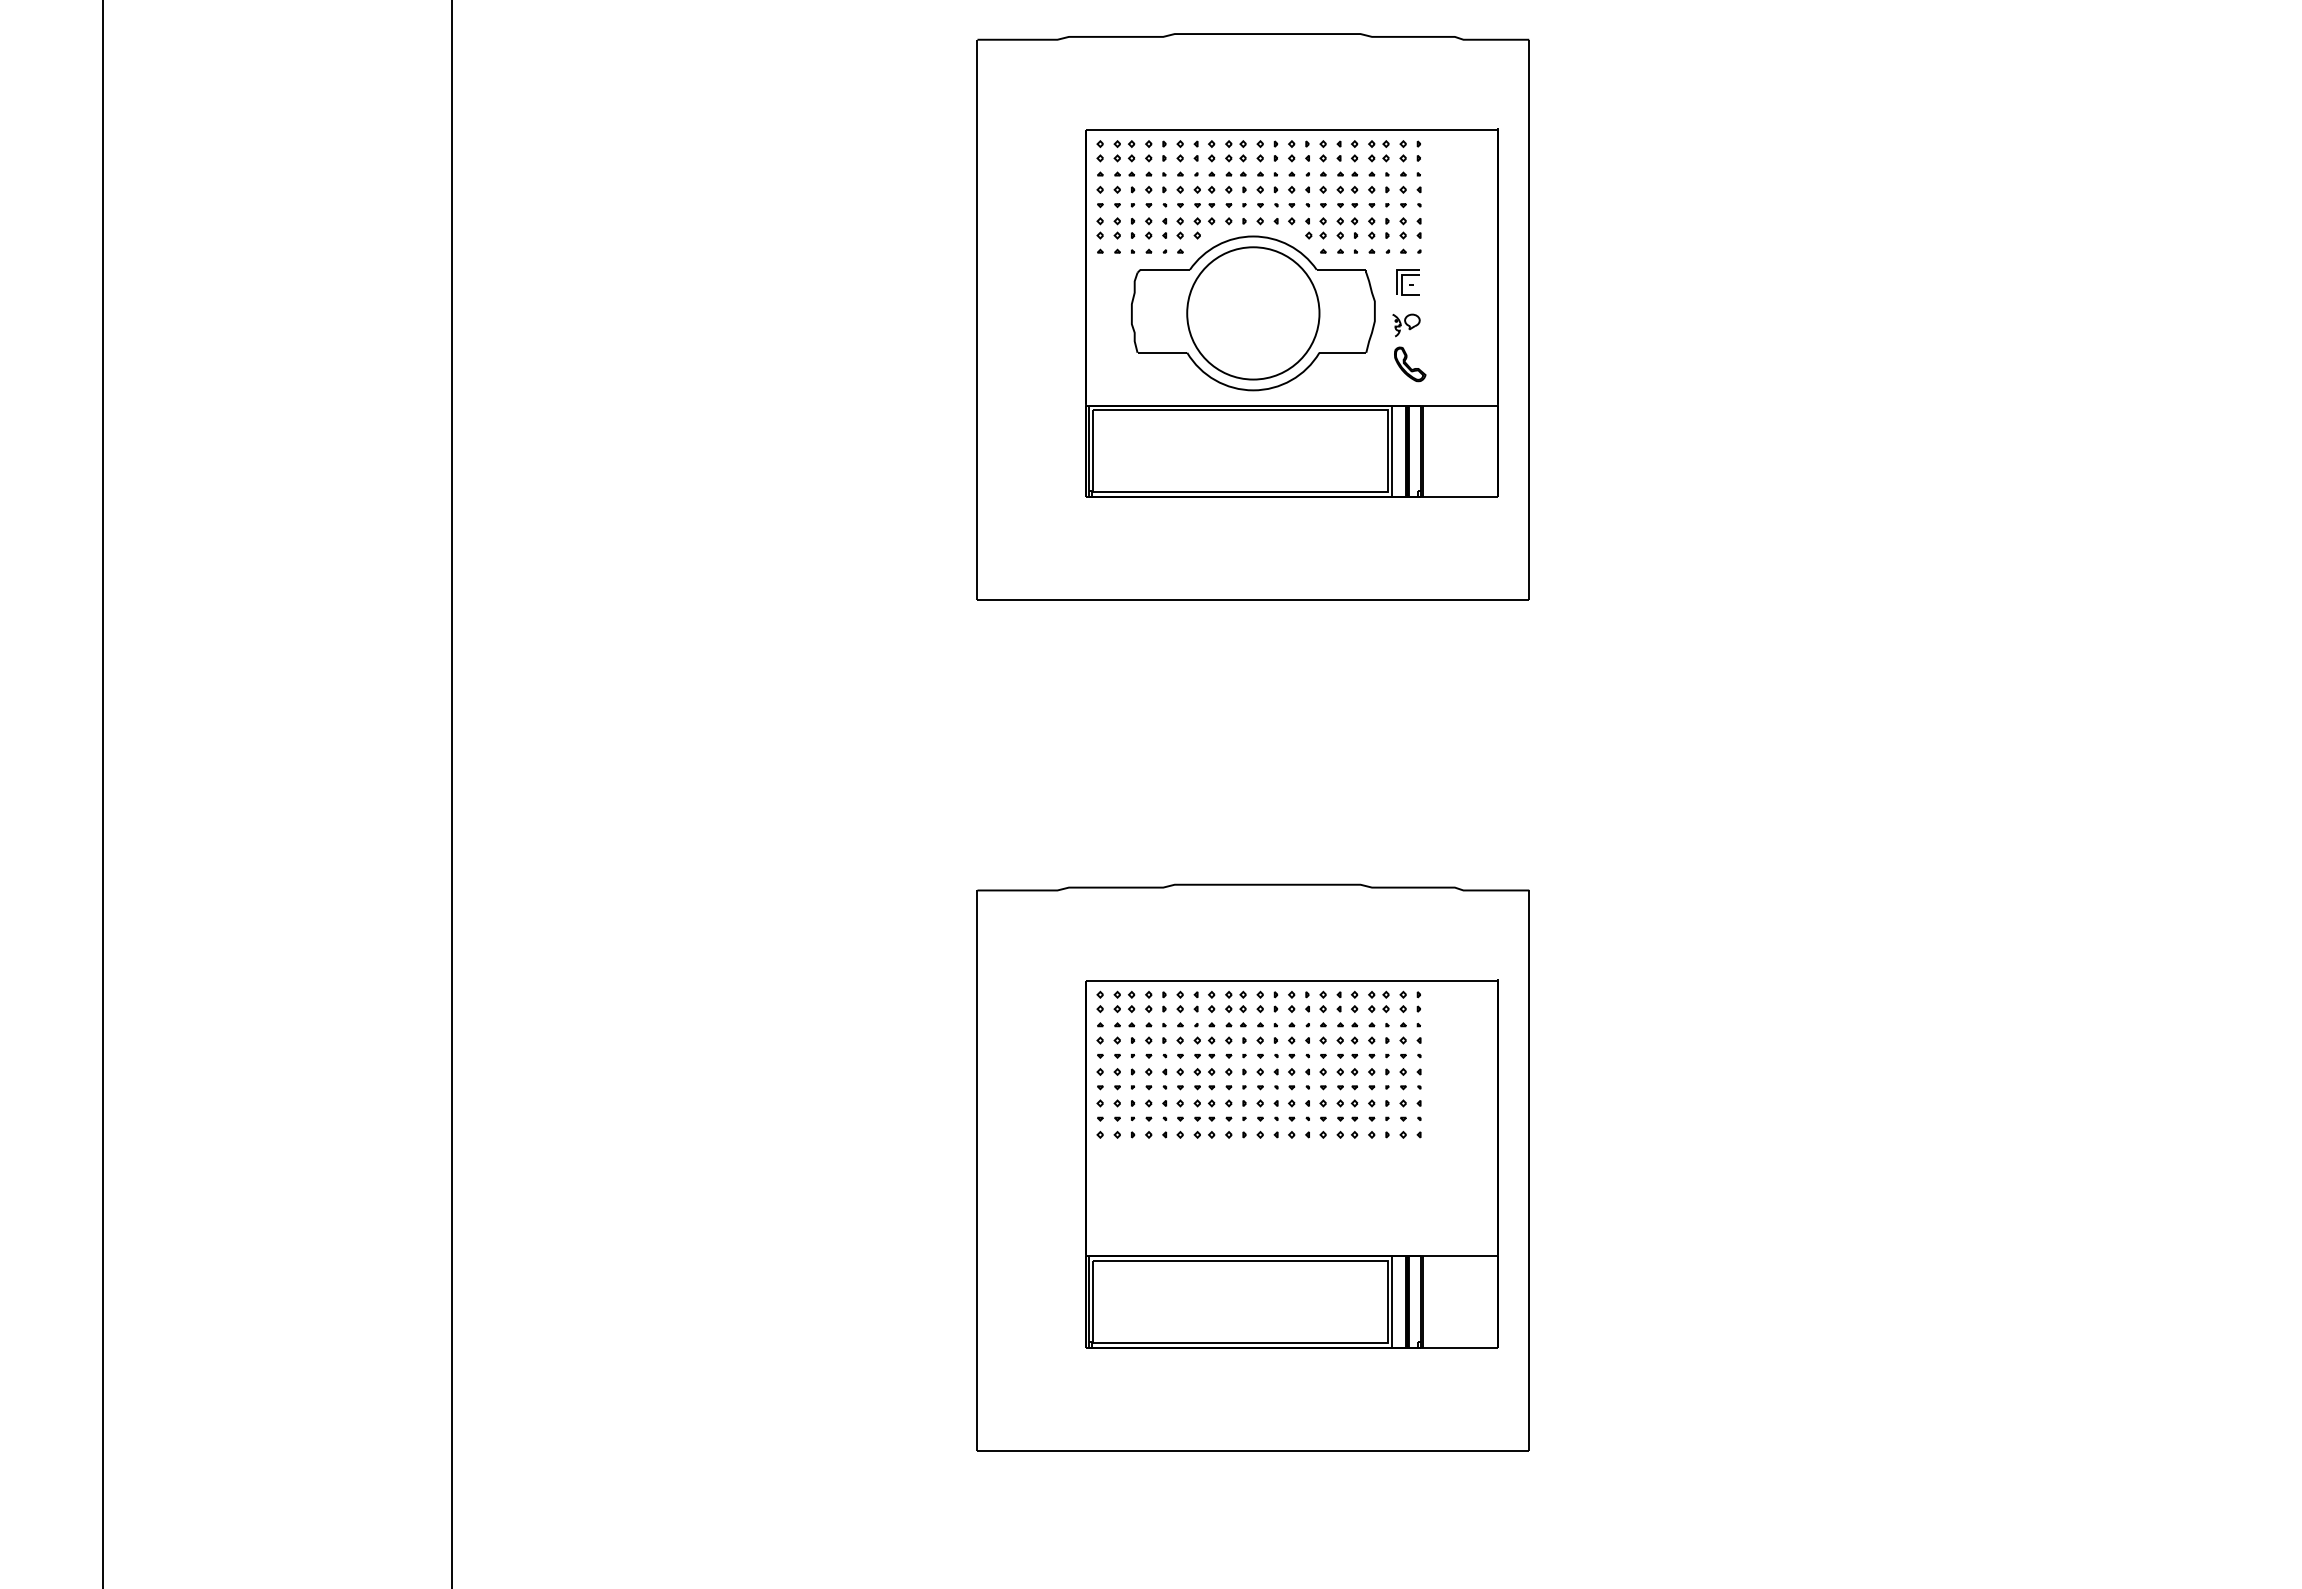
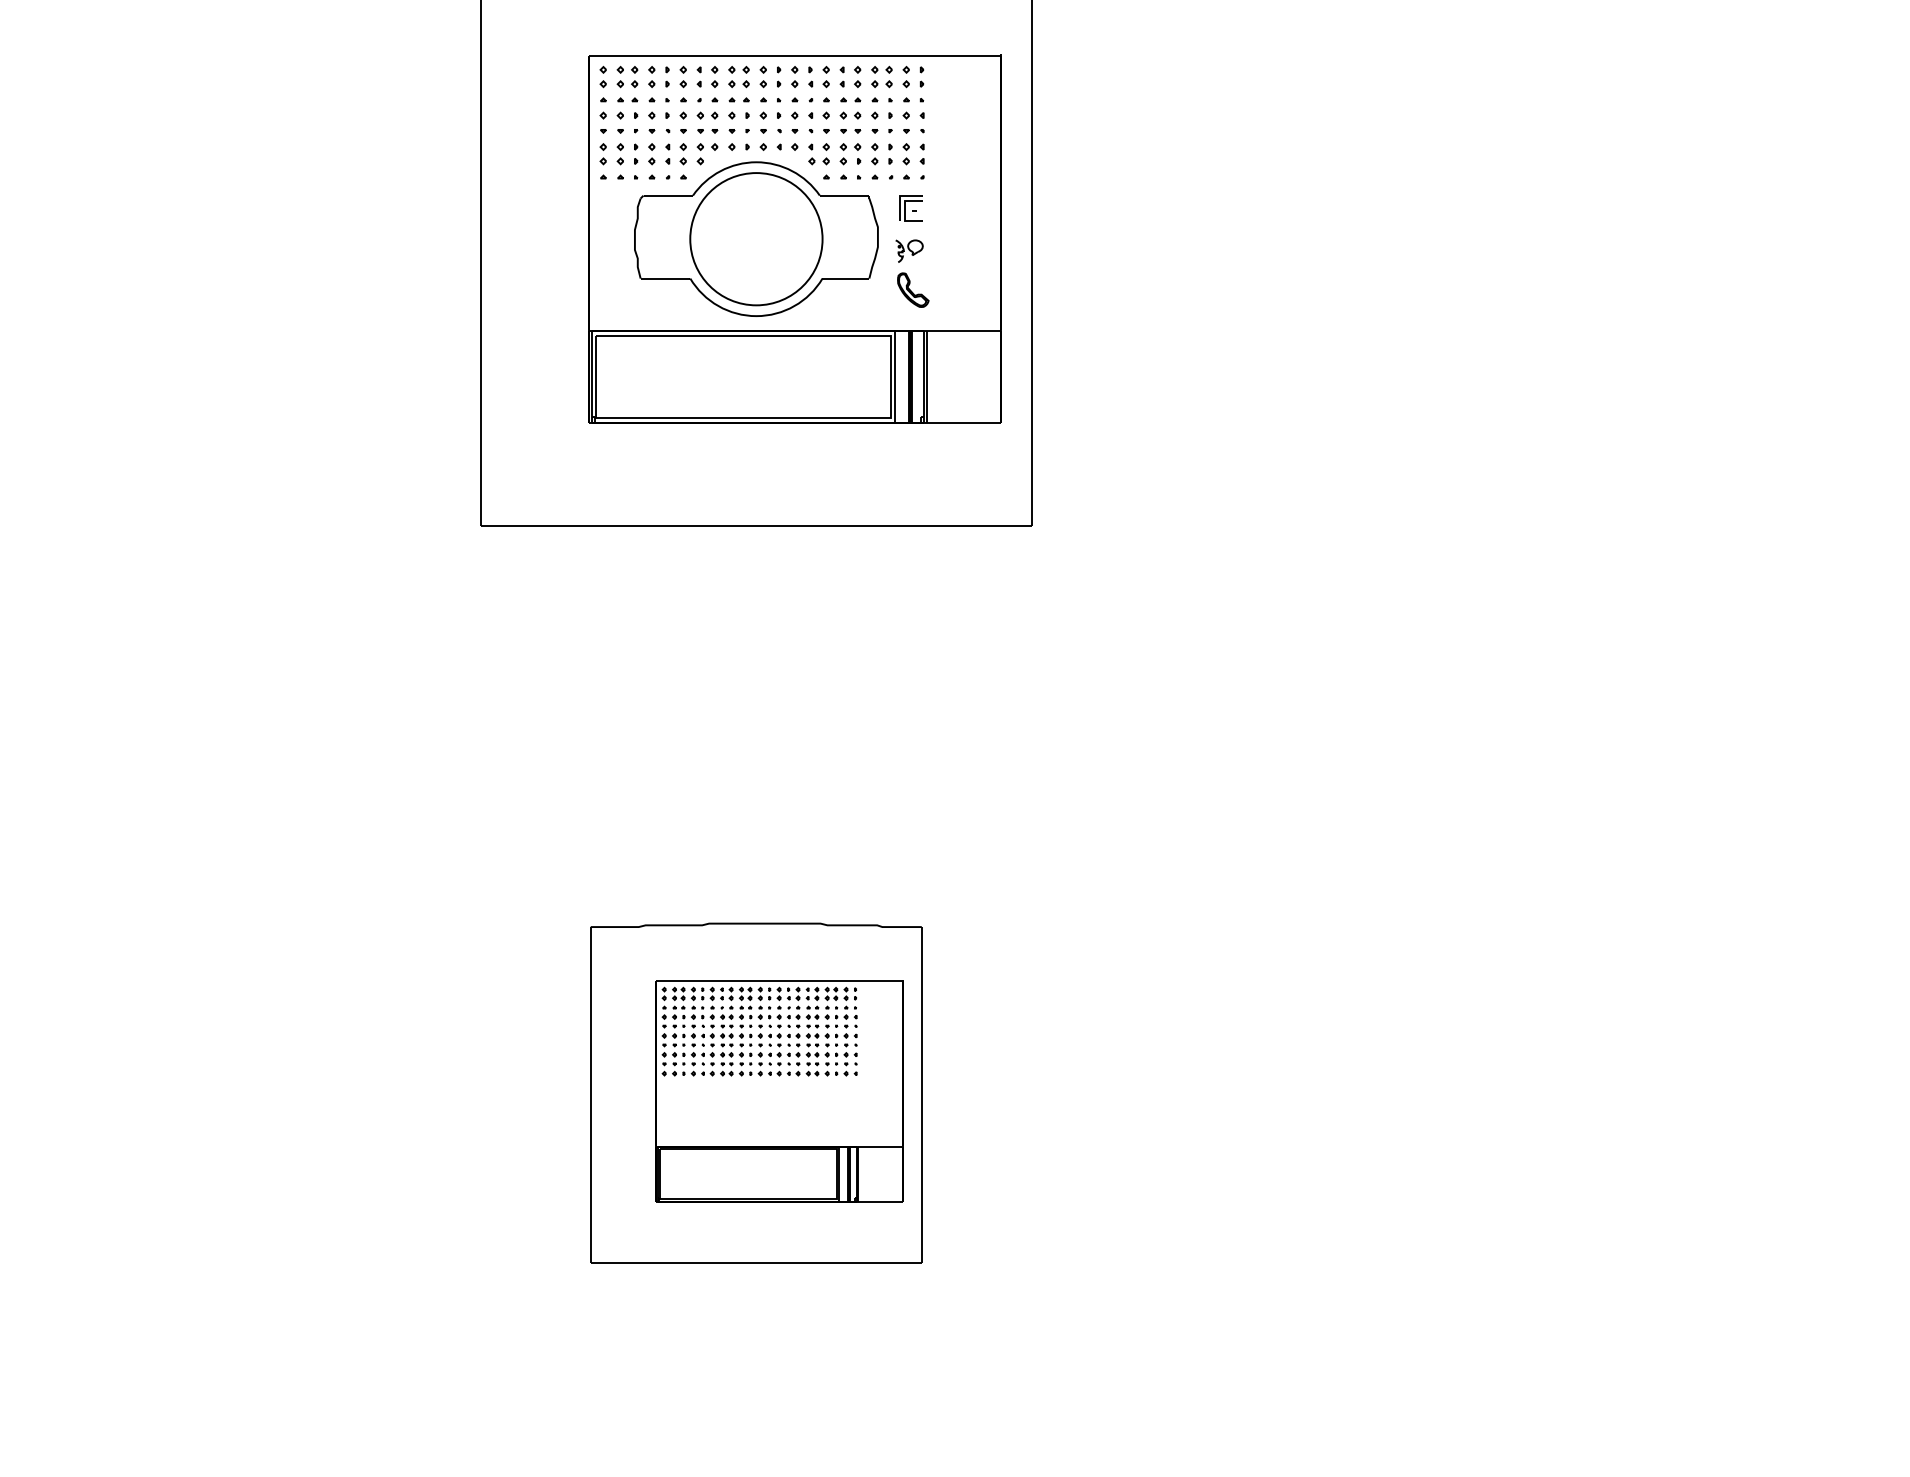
part: (1252, 1167) -> (755, 1093), size x0.6

